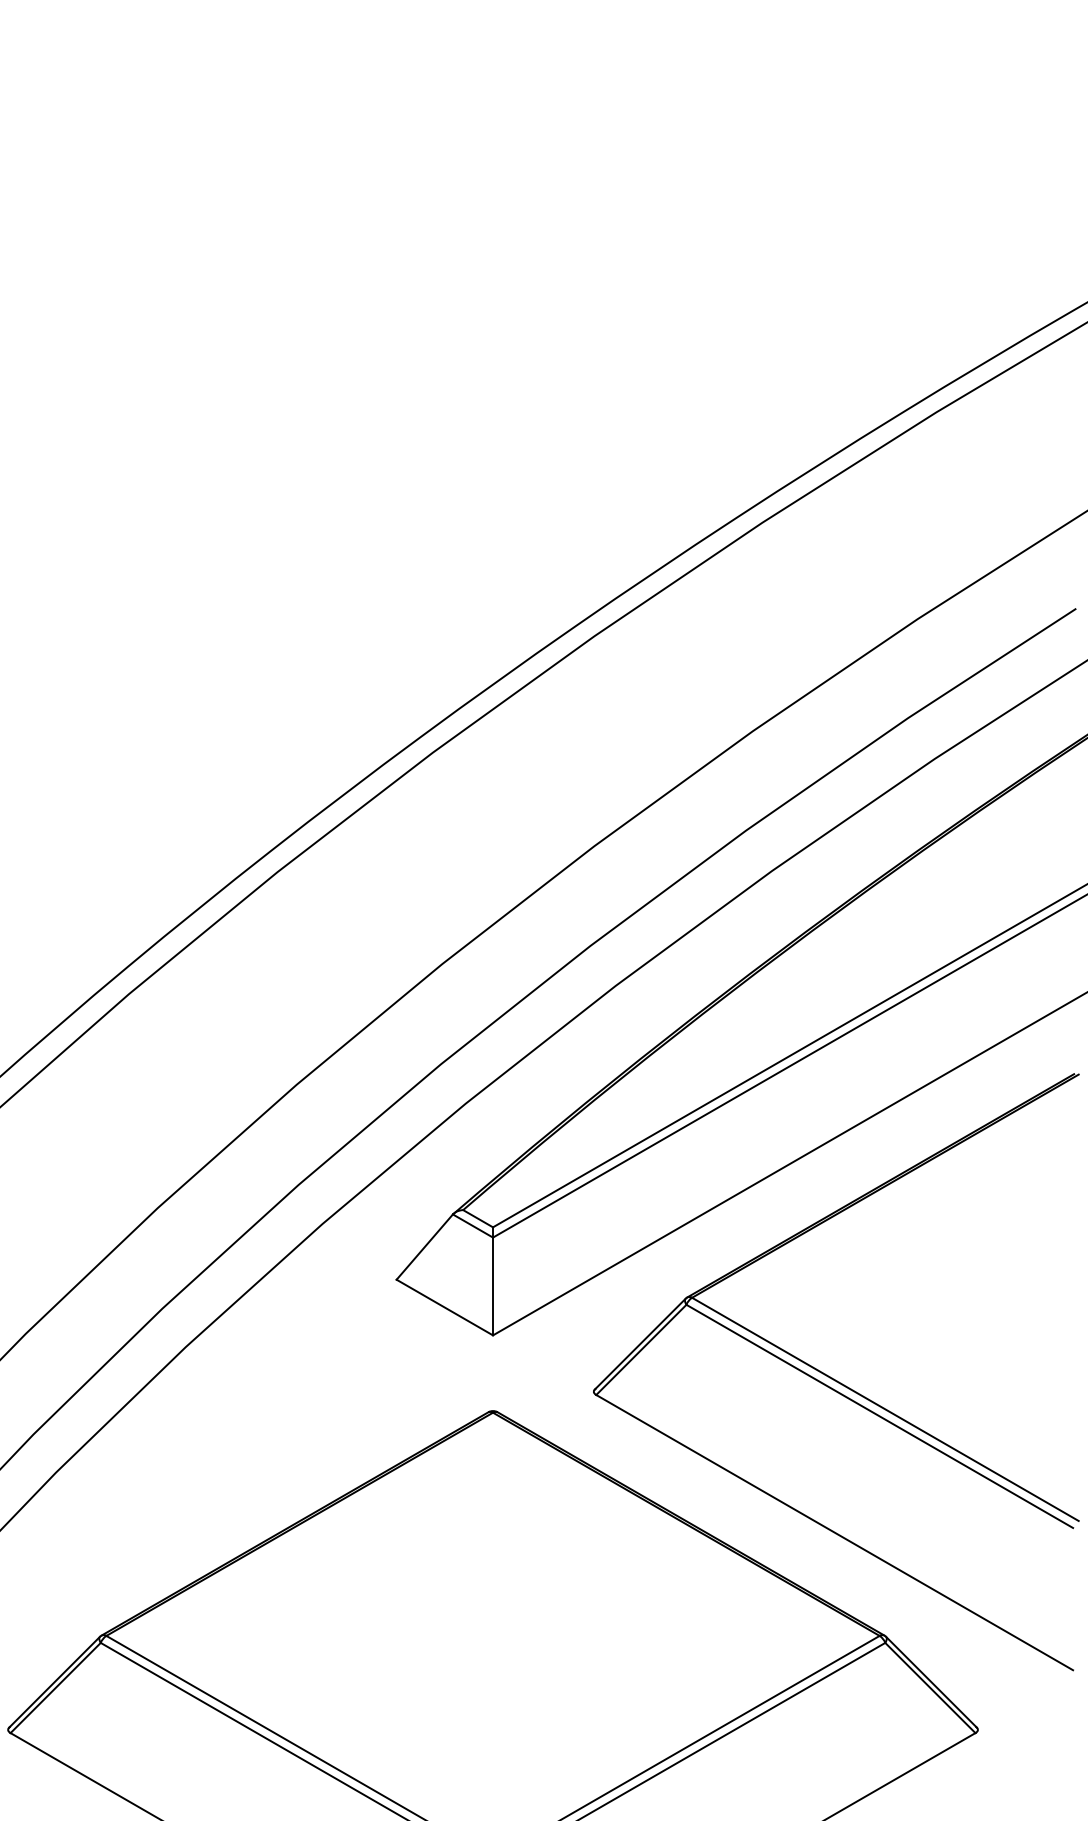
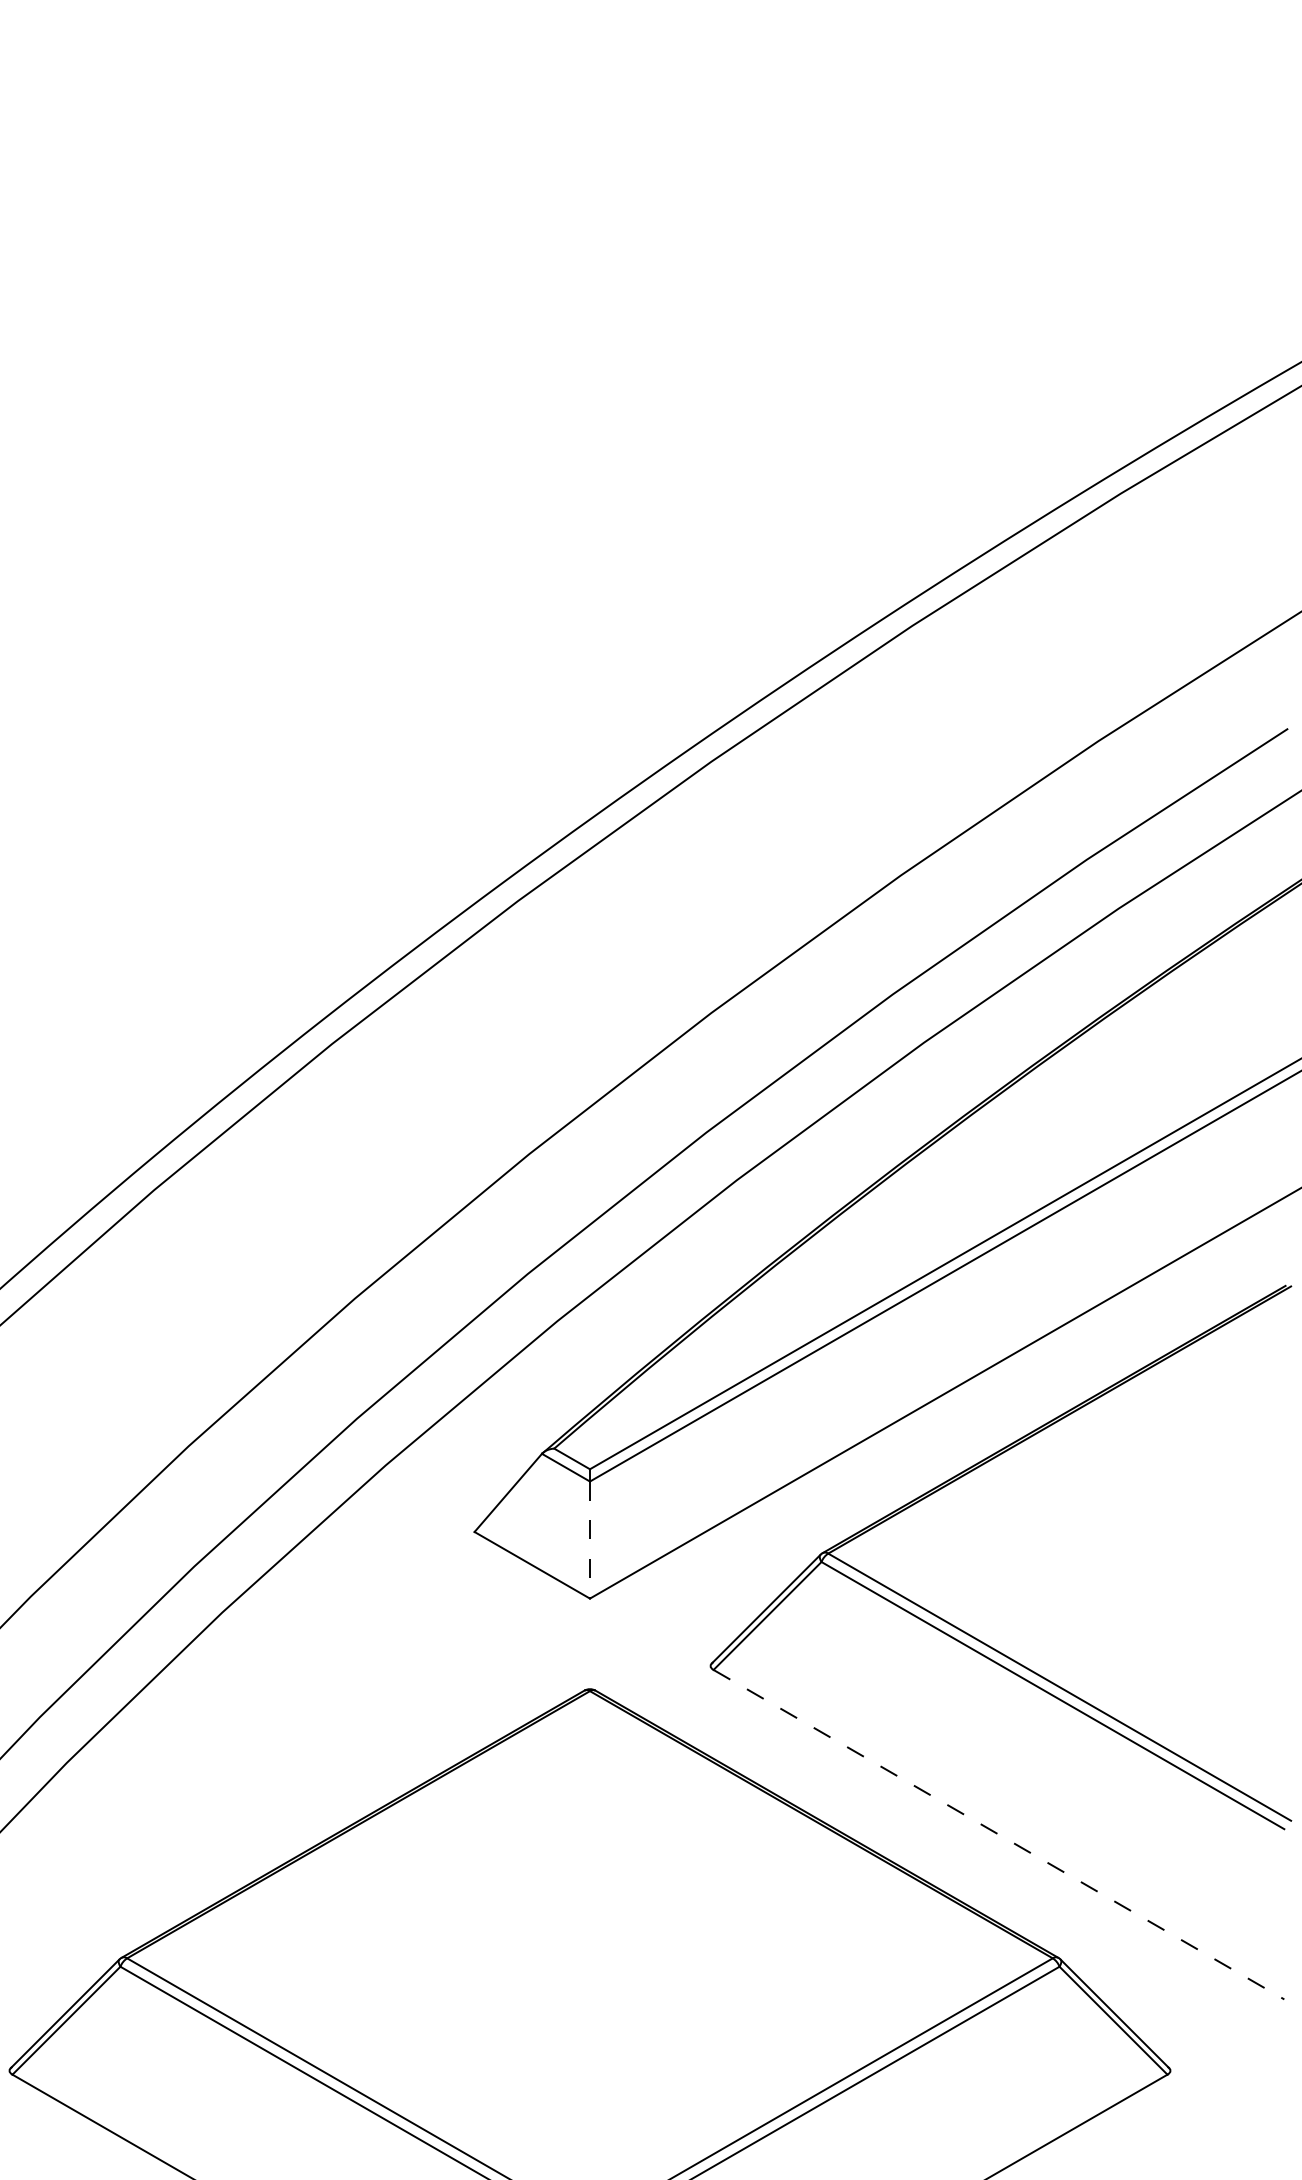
line: (492, 1286) -> (589, 1540), solid -> dashed
line: (834, 1532) -> (998, 1834), solid -> dashed

